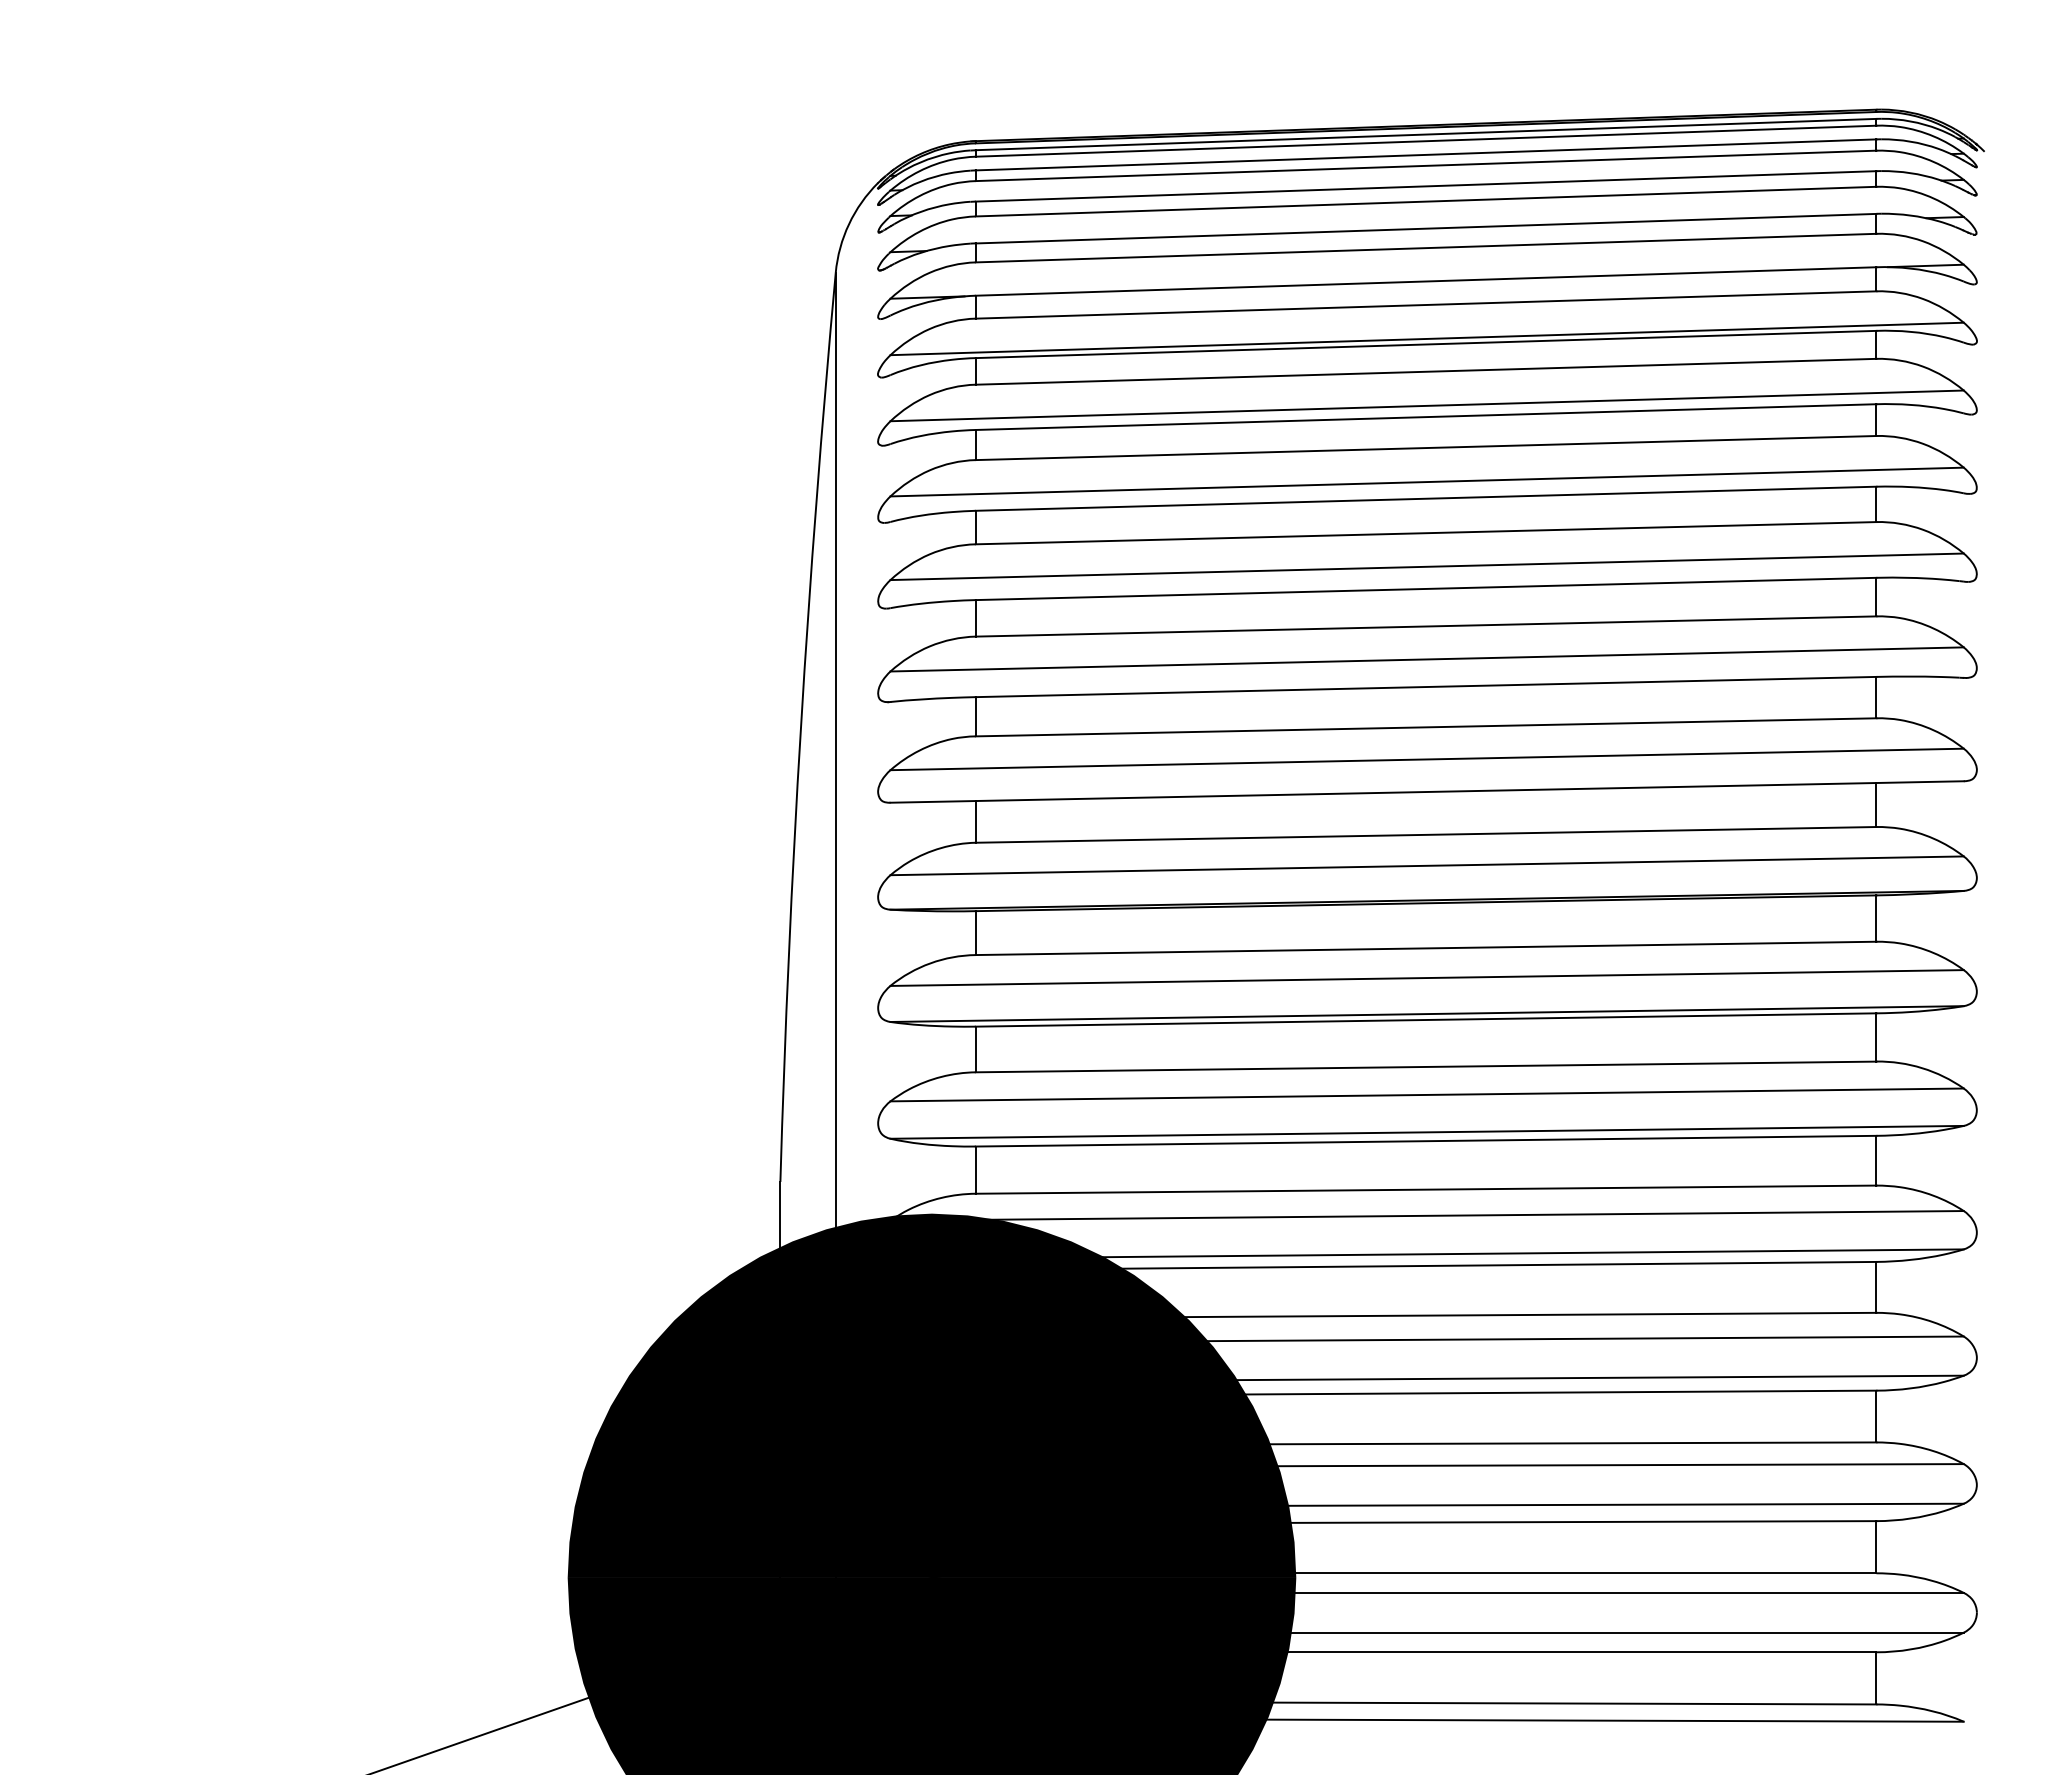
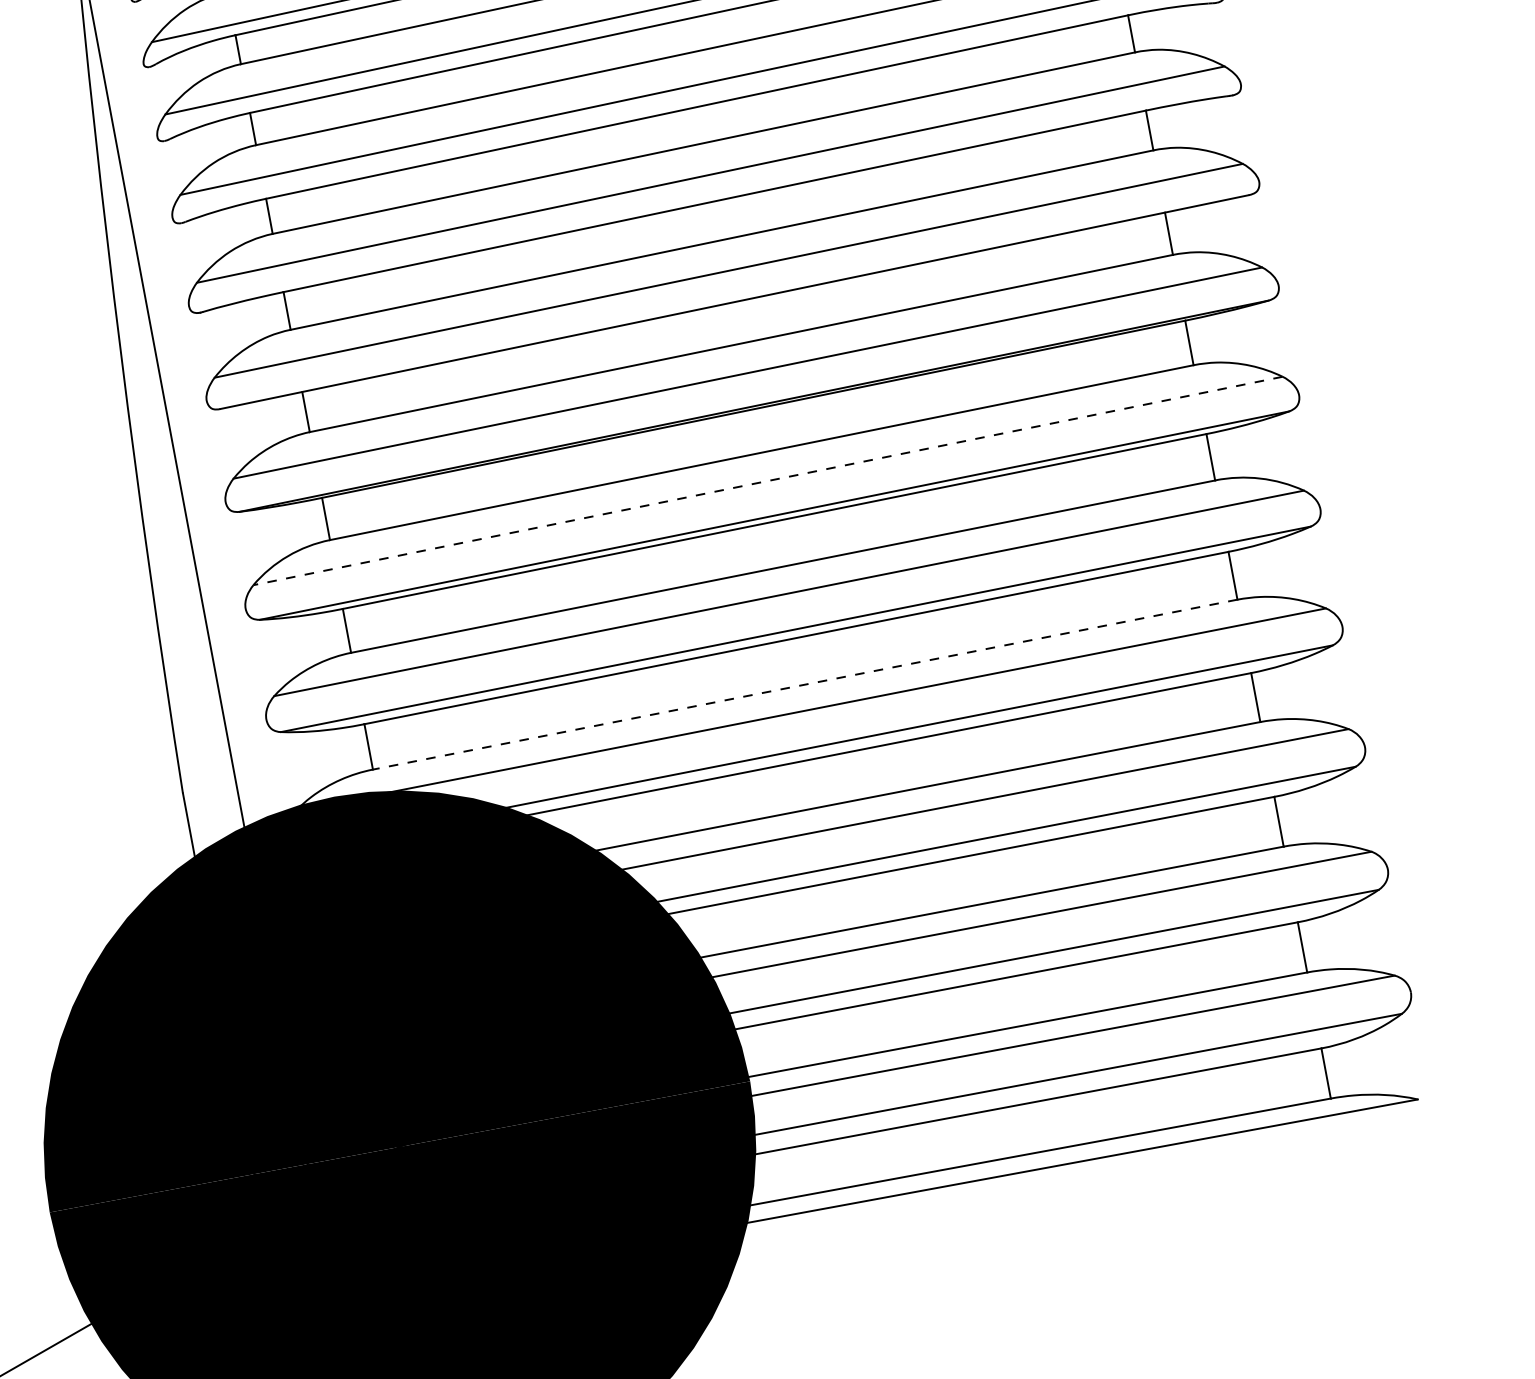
line: (1427, 978) -> (768, 481), solid -> dashed
line: (1425, 1189) -> (804, 684), solid -> dashed

